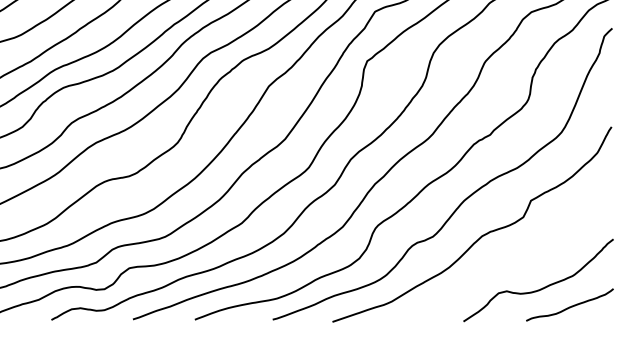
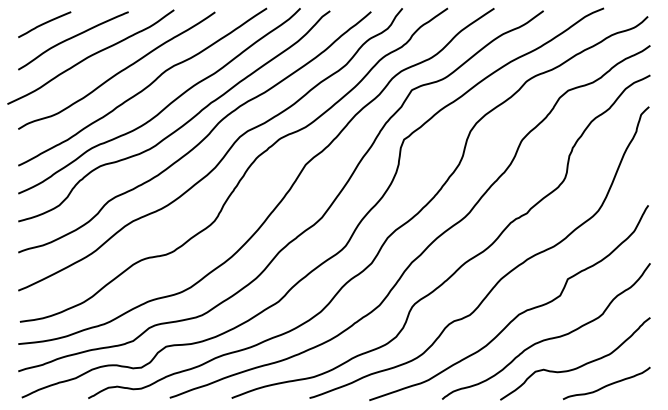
curve: (509, 260) -> (546, 338), added

